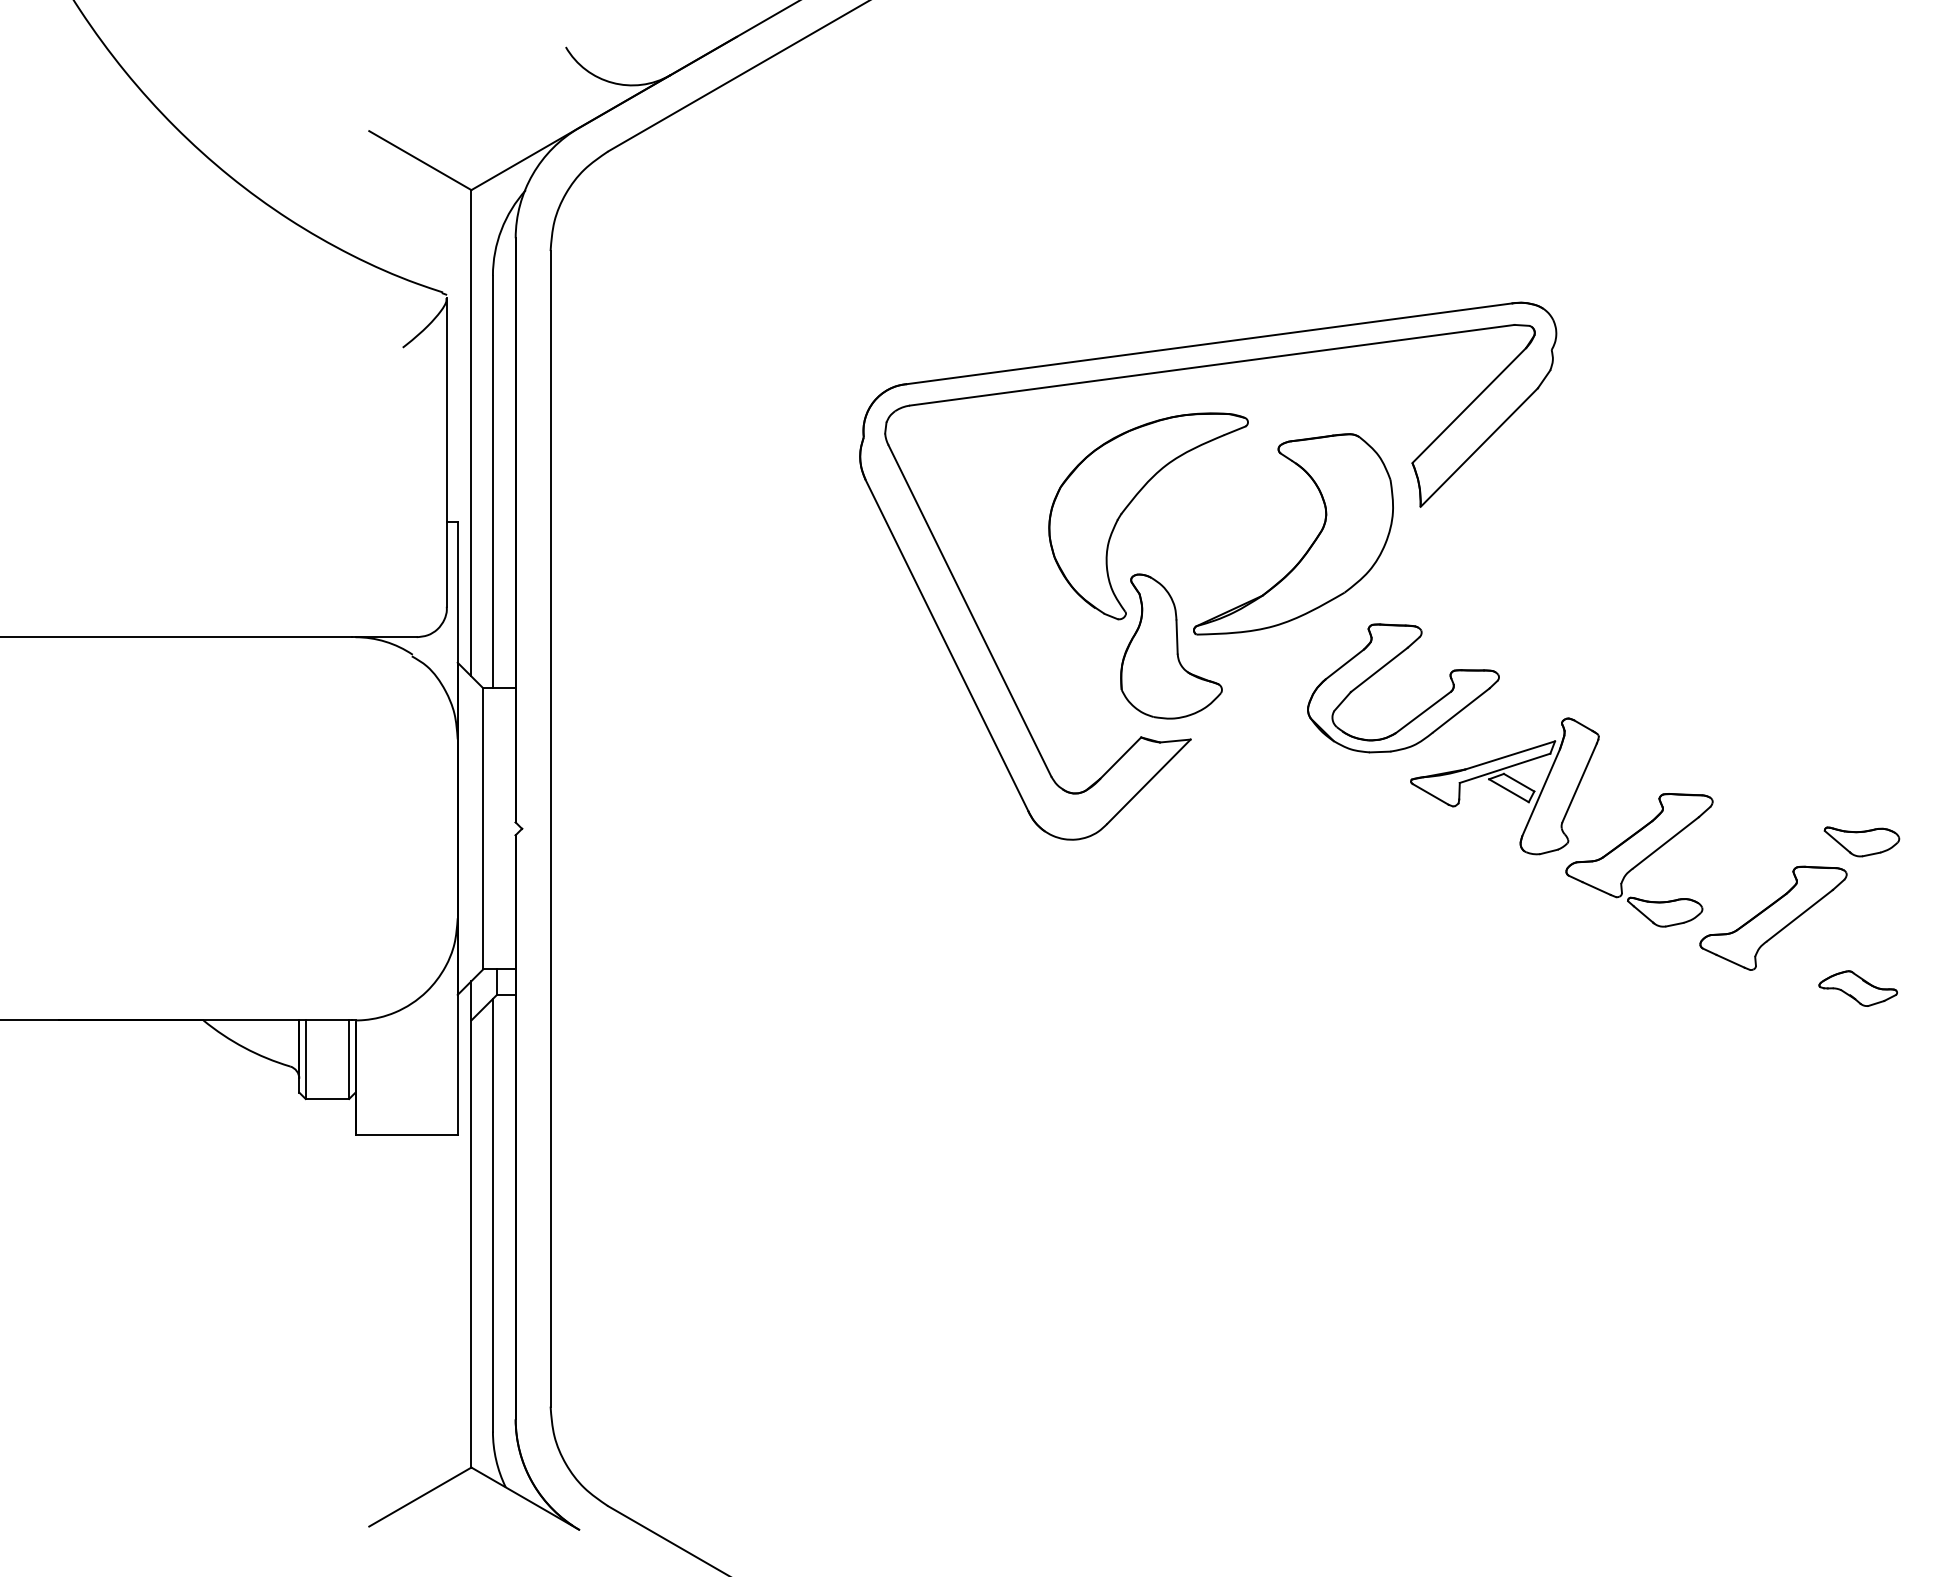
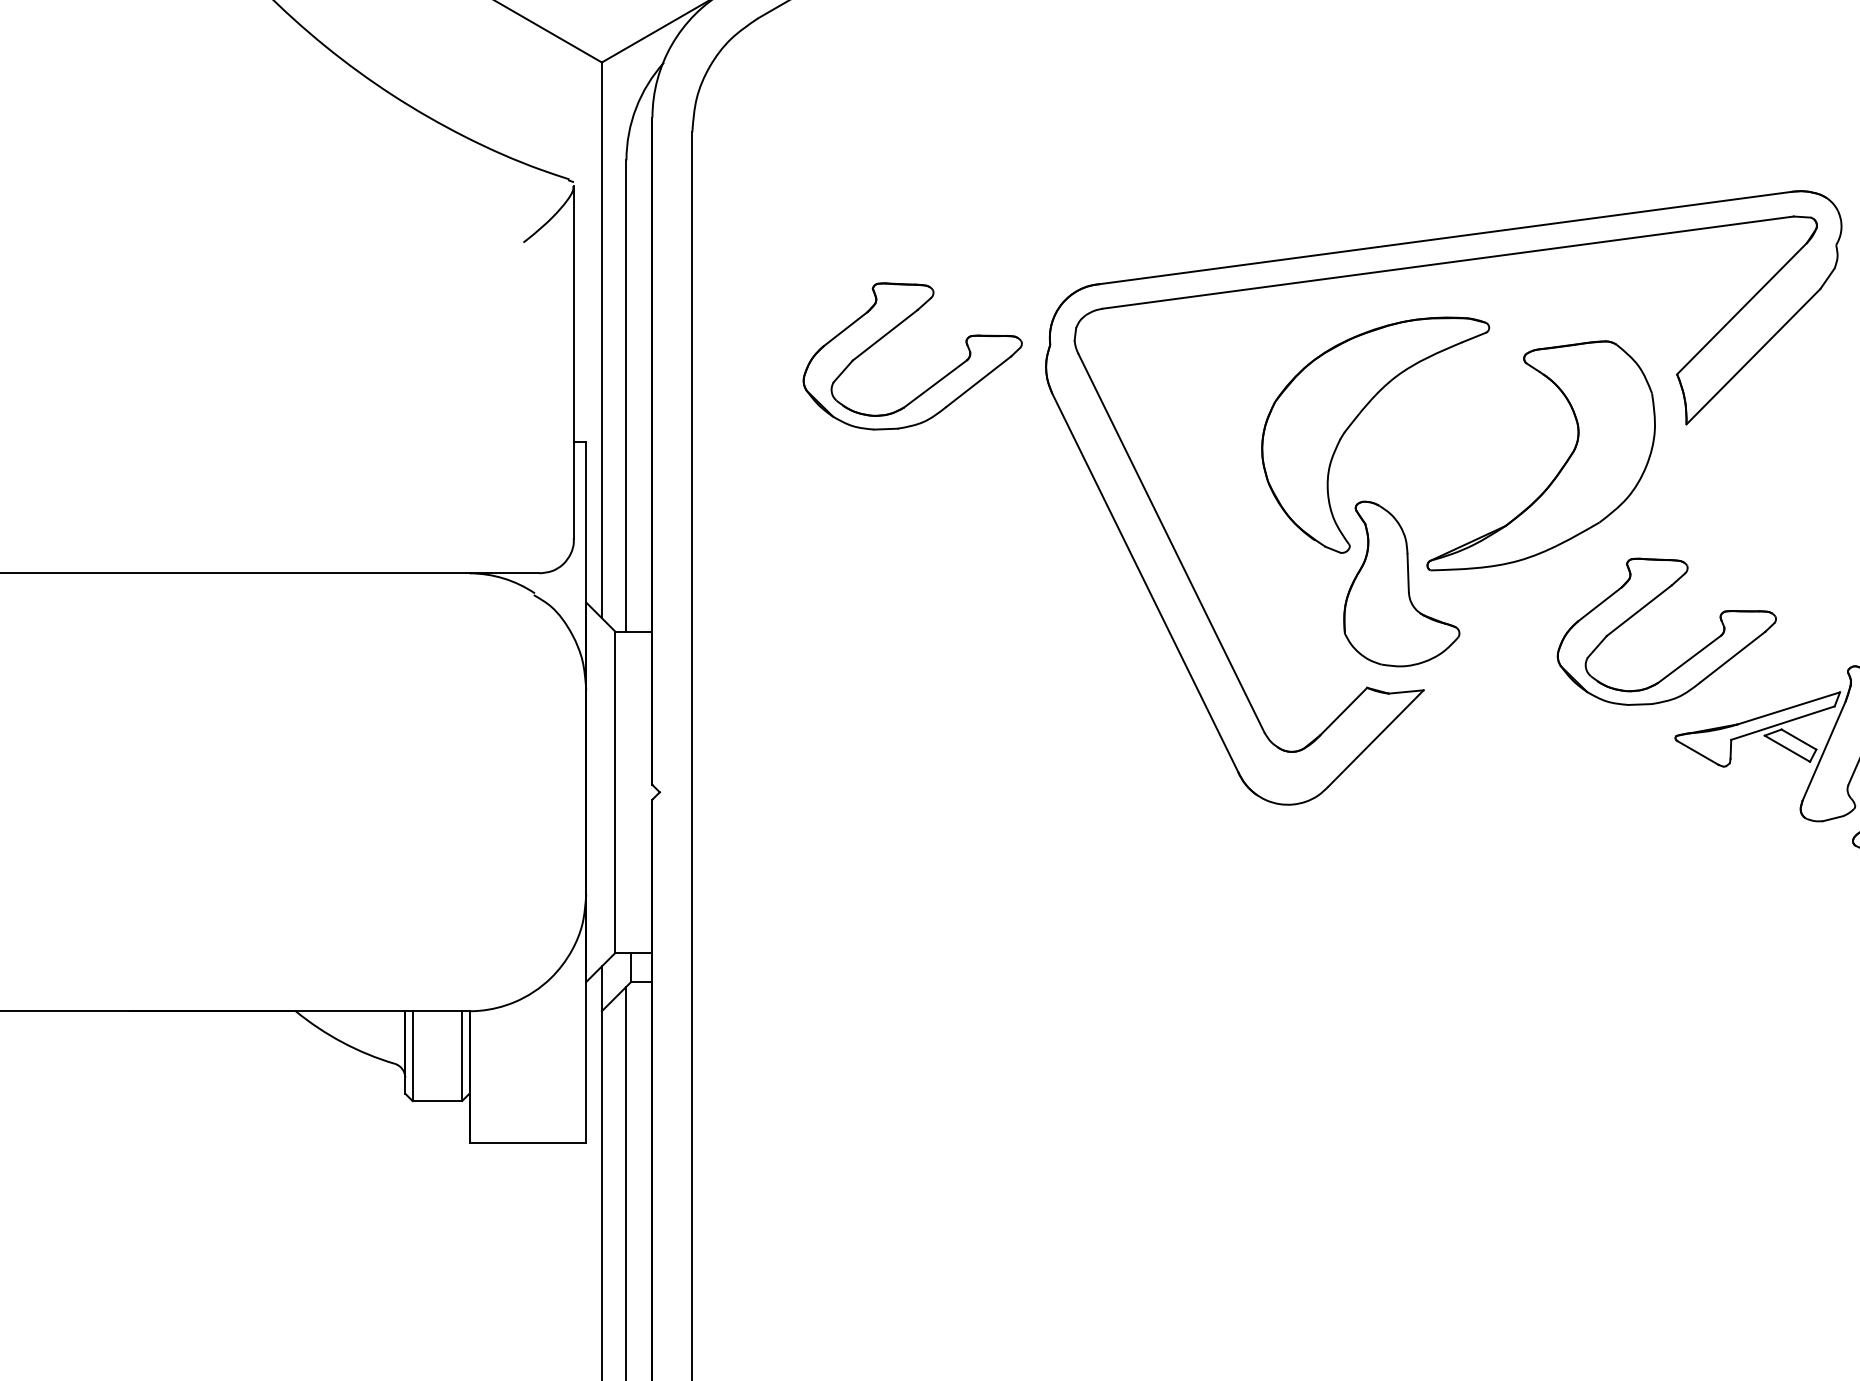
part: (724, 426) -> (891, 332), added

